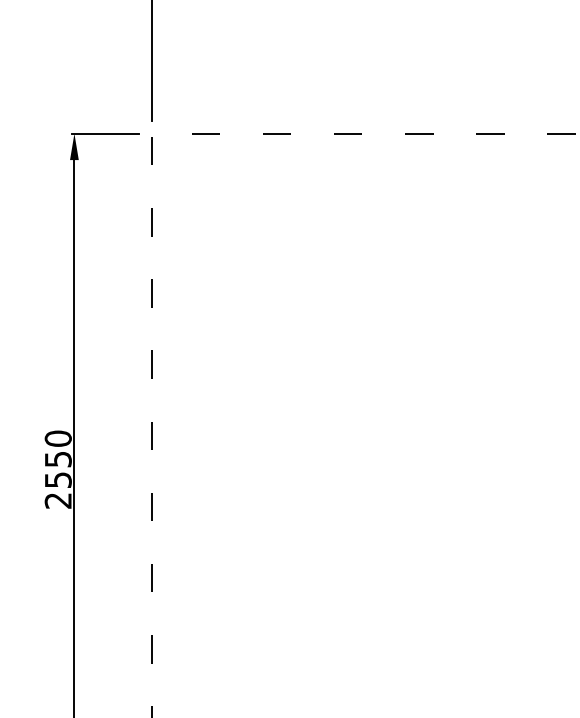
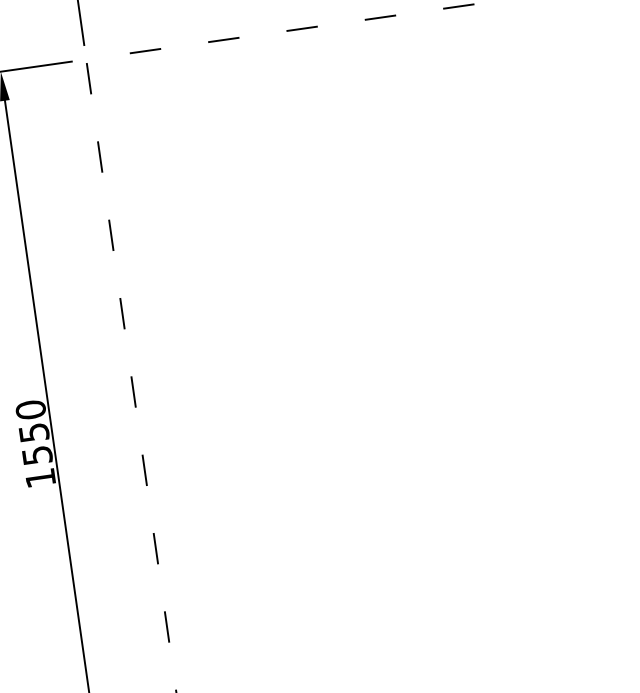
text: (57, 500) -> (39, 478), 2550 -> 1550

